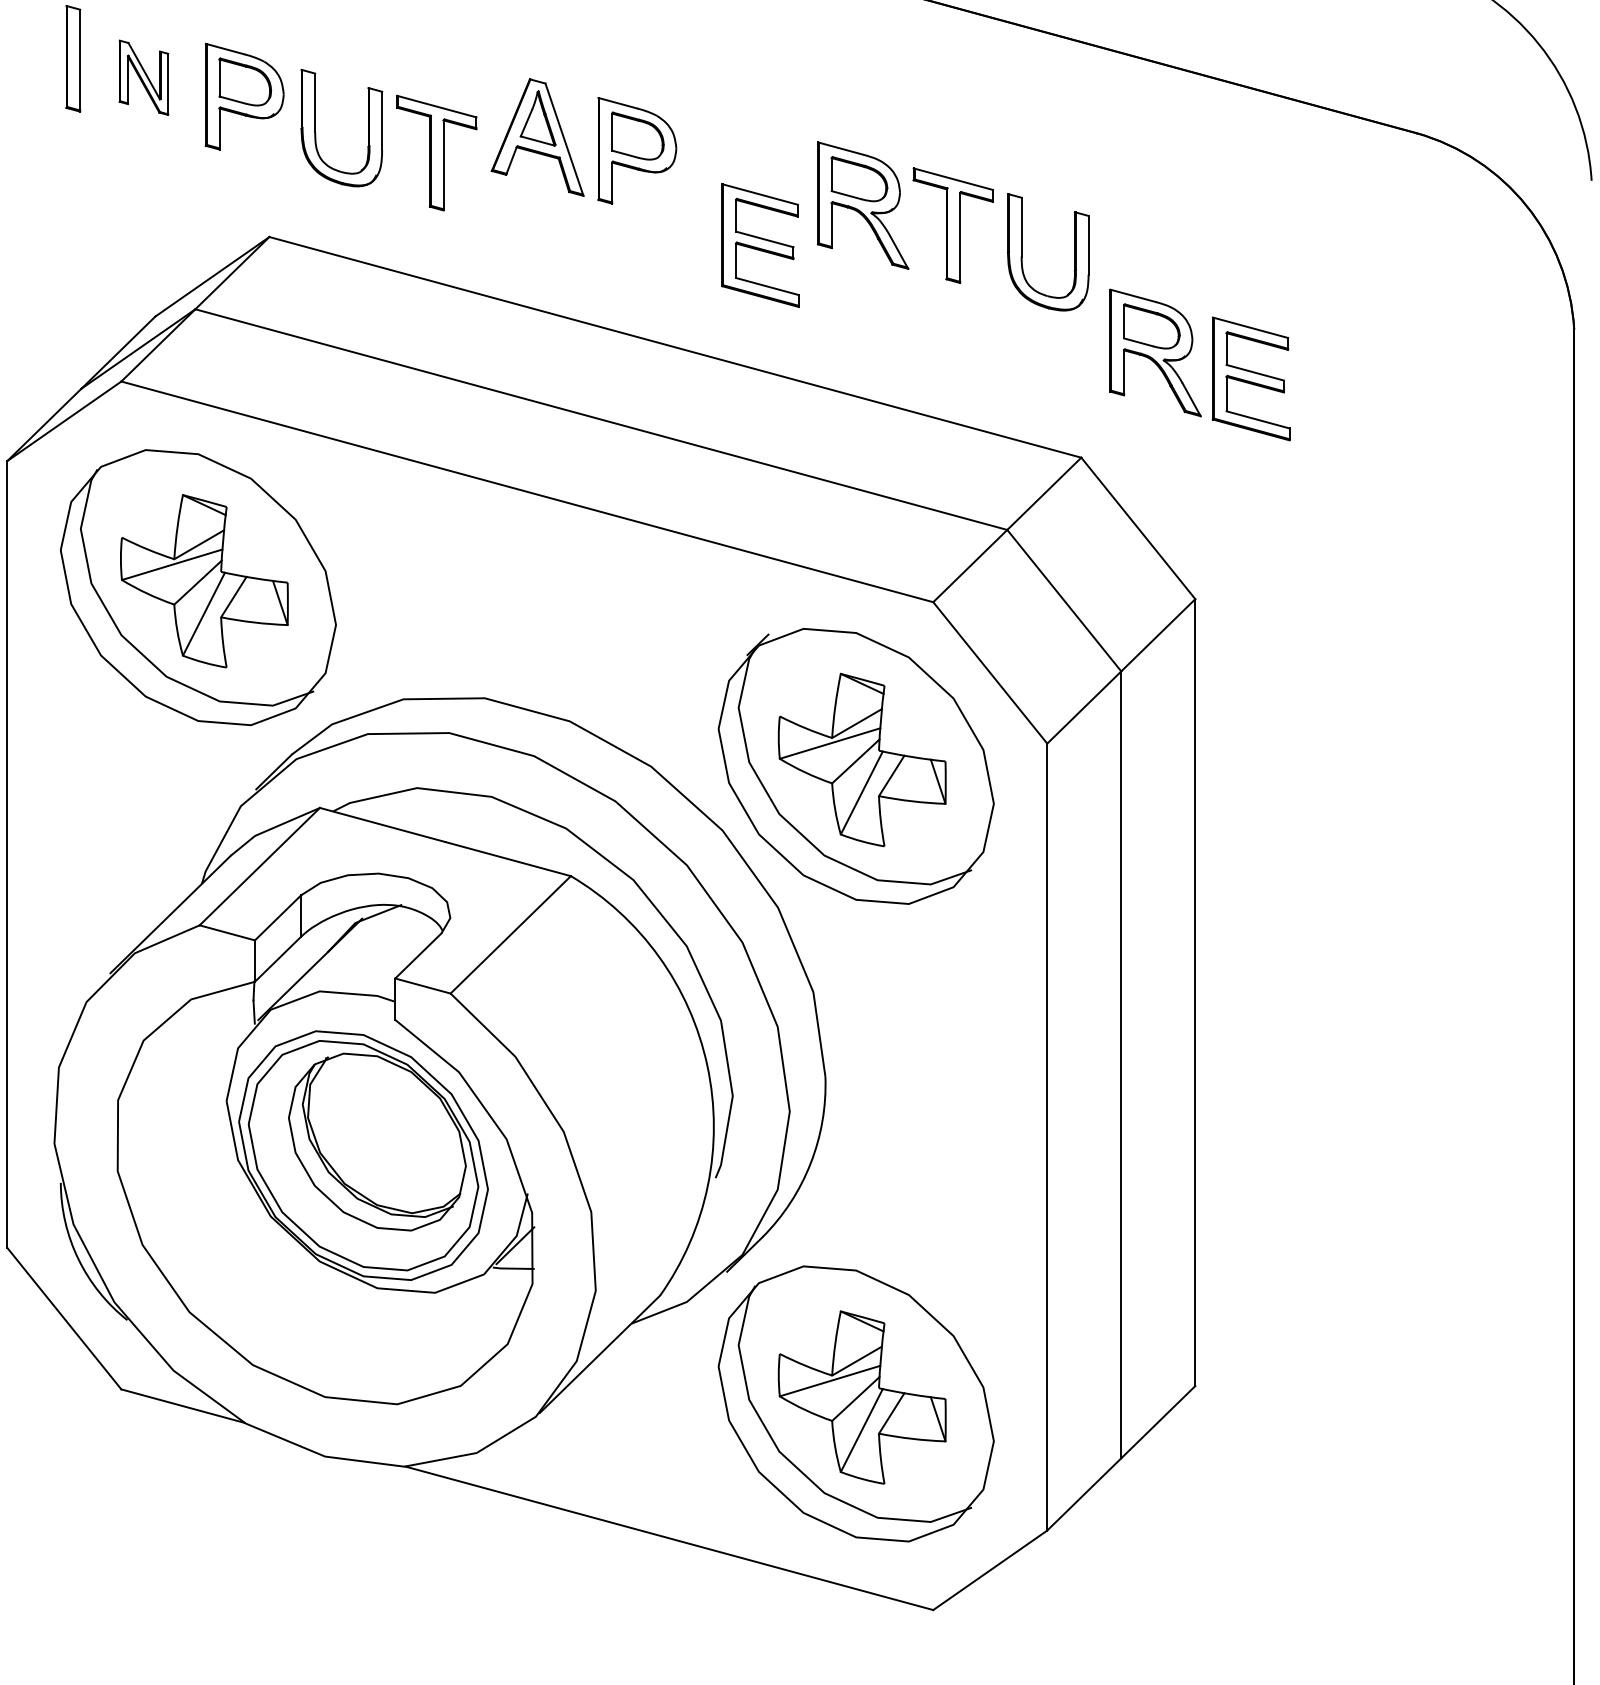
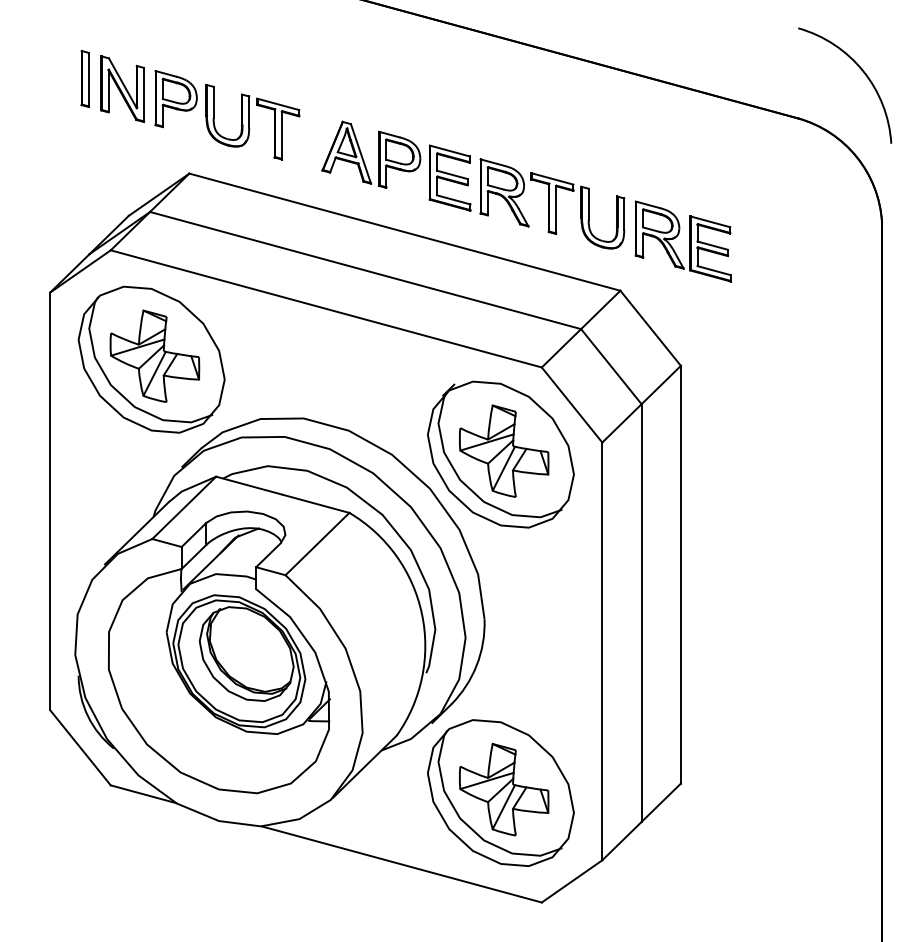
part: (143, 76) -> (122, 88), size x1.67
part: (597, 140) -> (378, 154), moved
part: (953, 225) -> (552, 203), moved

